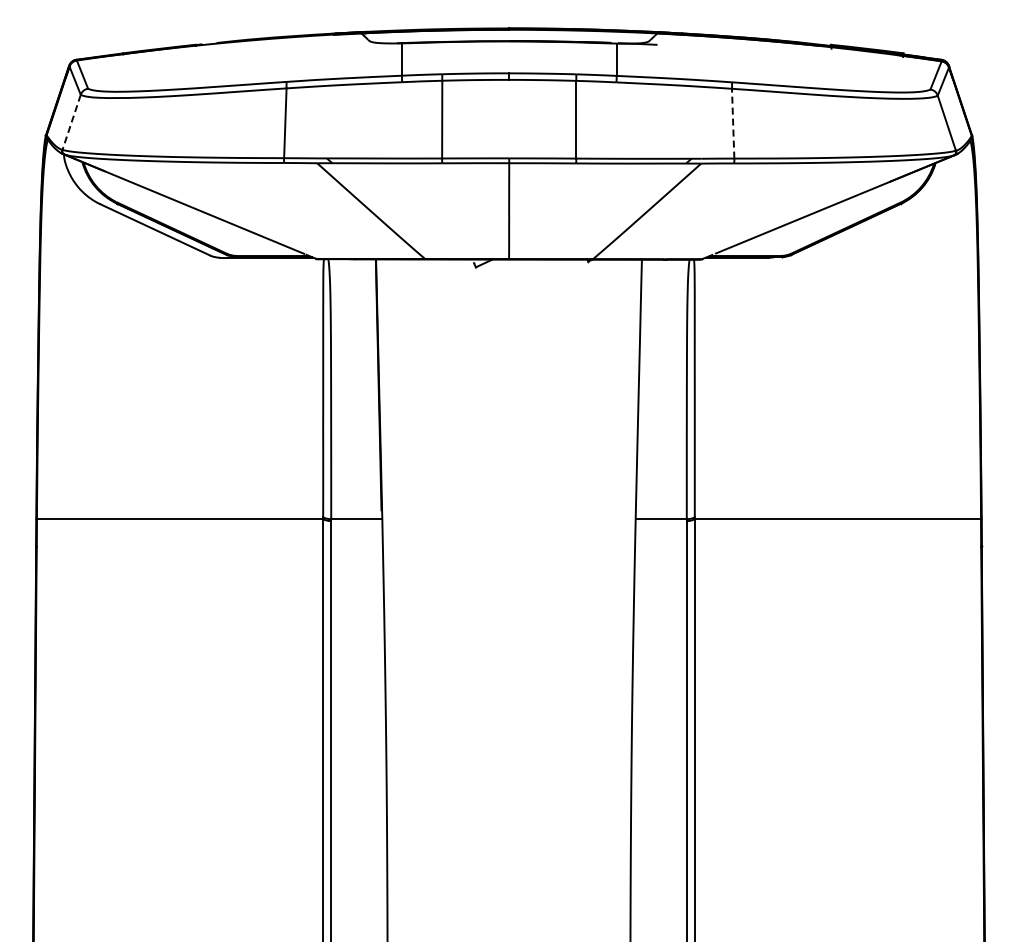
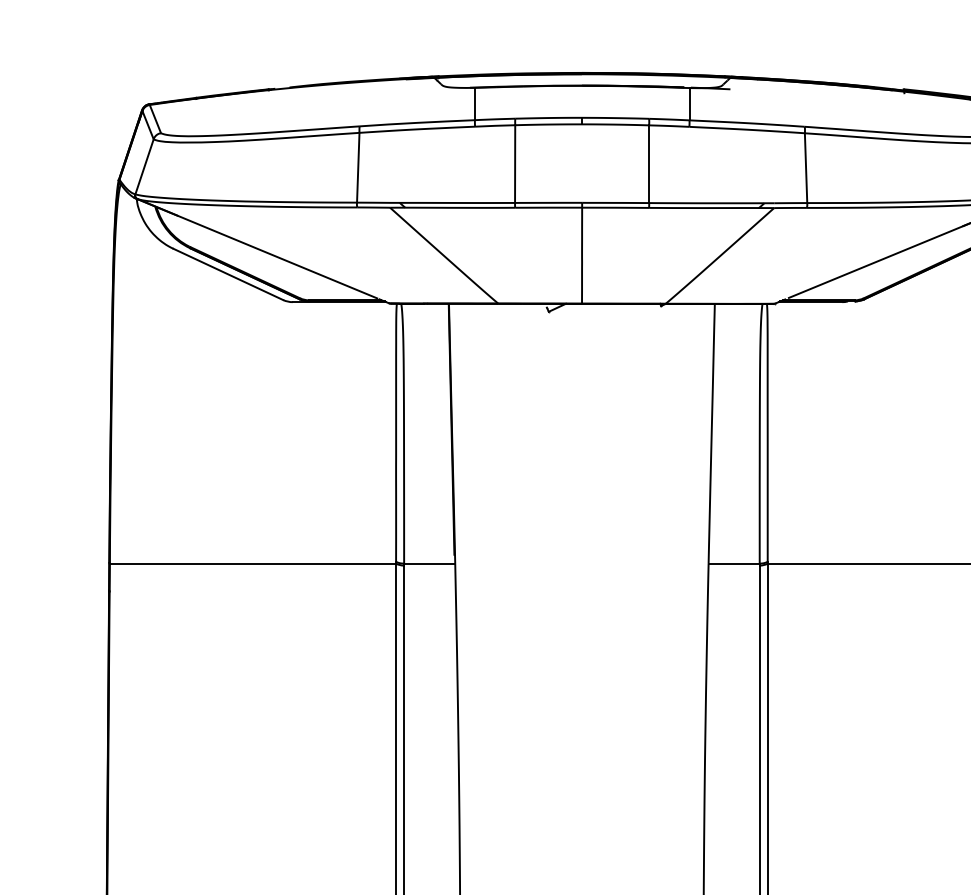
line: (71, 122) -> (144, 166), dashed -> solid
line: (733, 123) -> (806, 167), dashed -> solid

